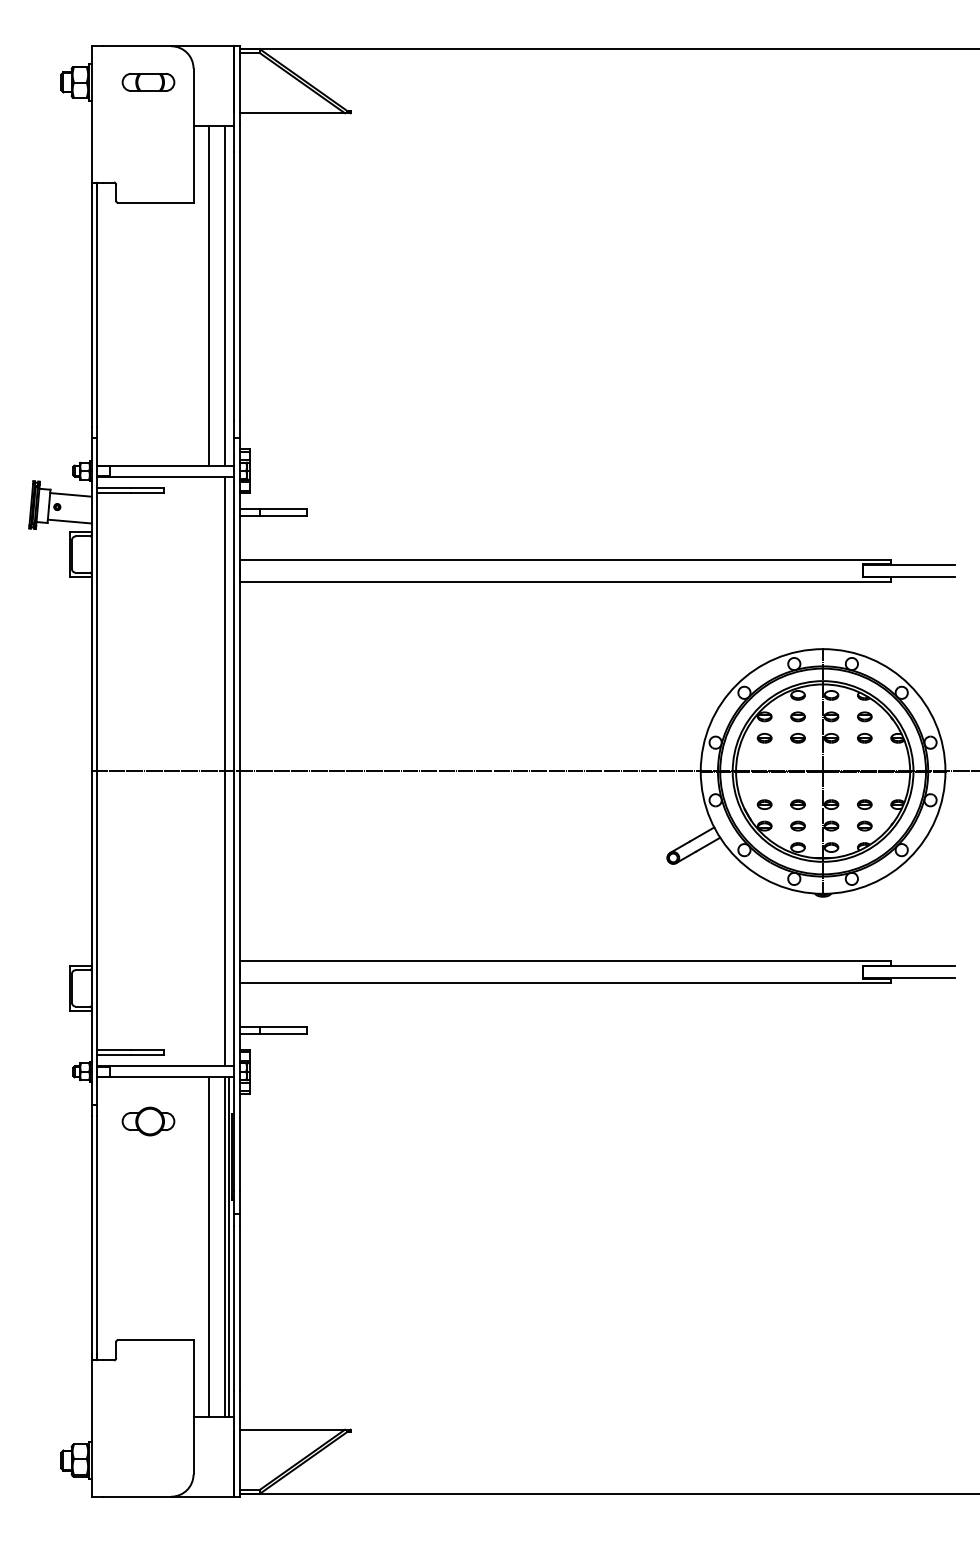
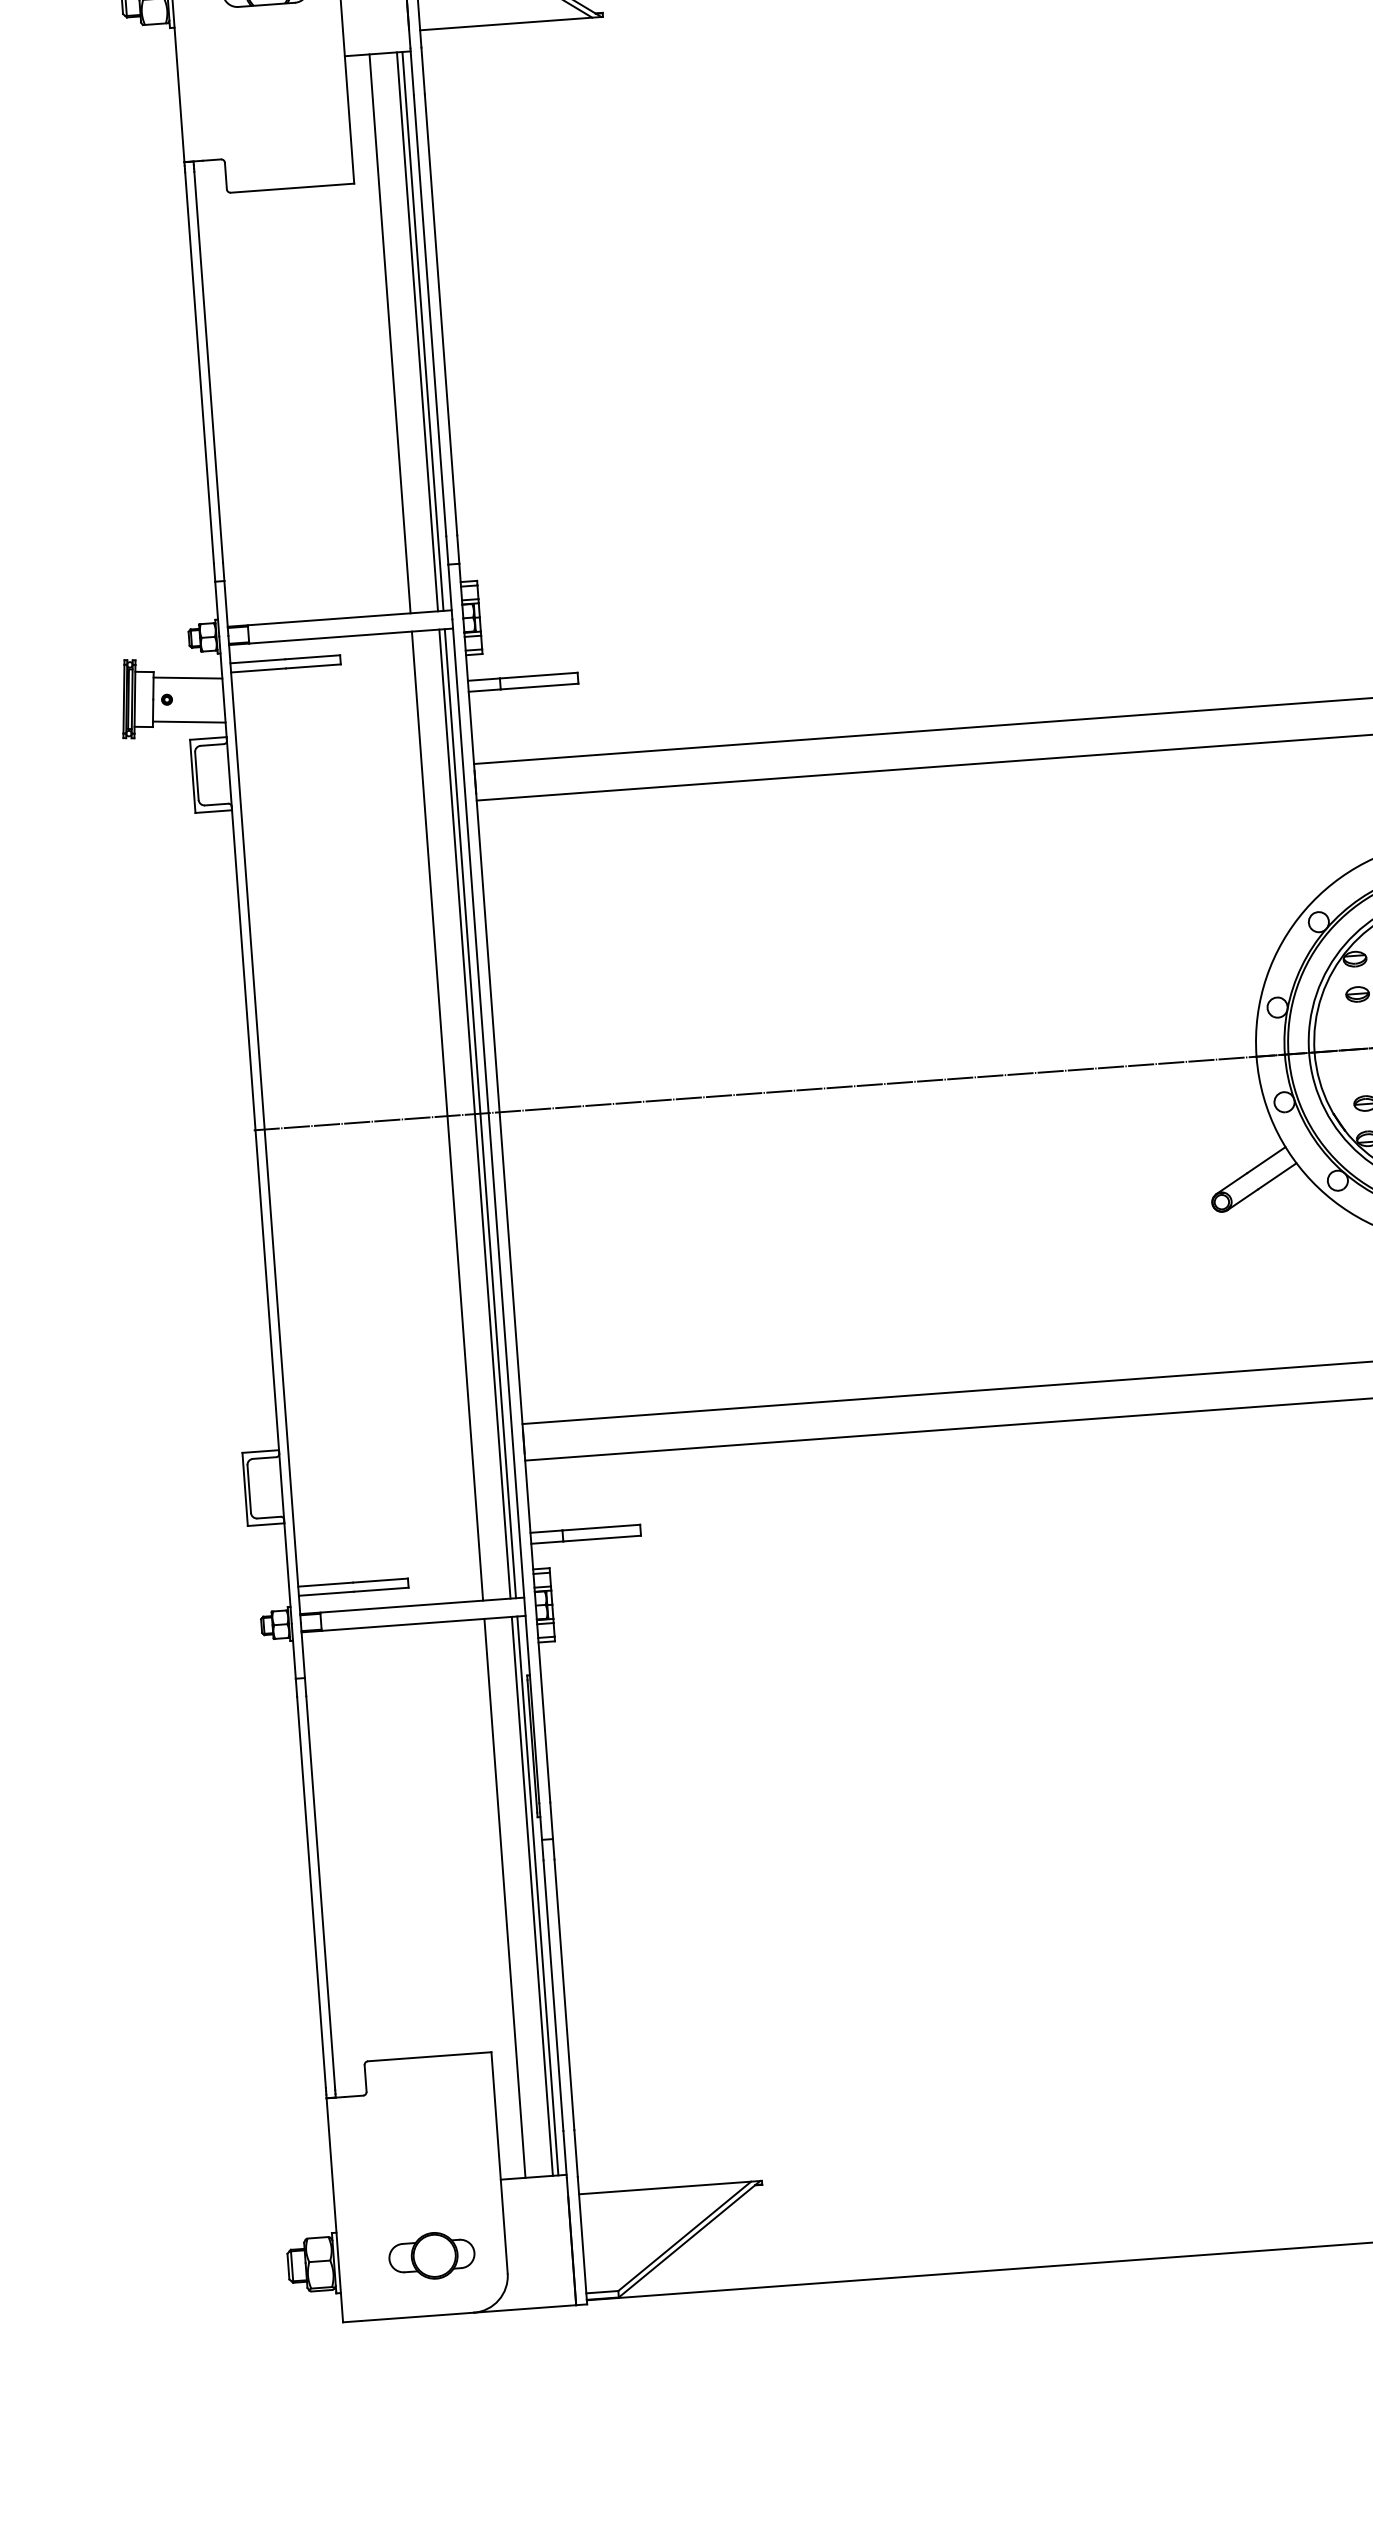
line: (228, 295) -> (422, 331), added
line: (208, 771) -> (447, 1116), added
line: (228, 771) -> (480, 1113), added
part: (148, 1121) -> (431, 2255), moved

